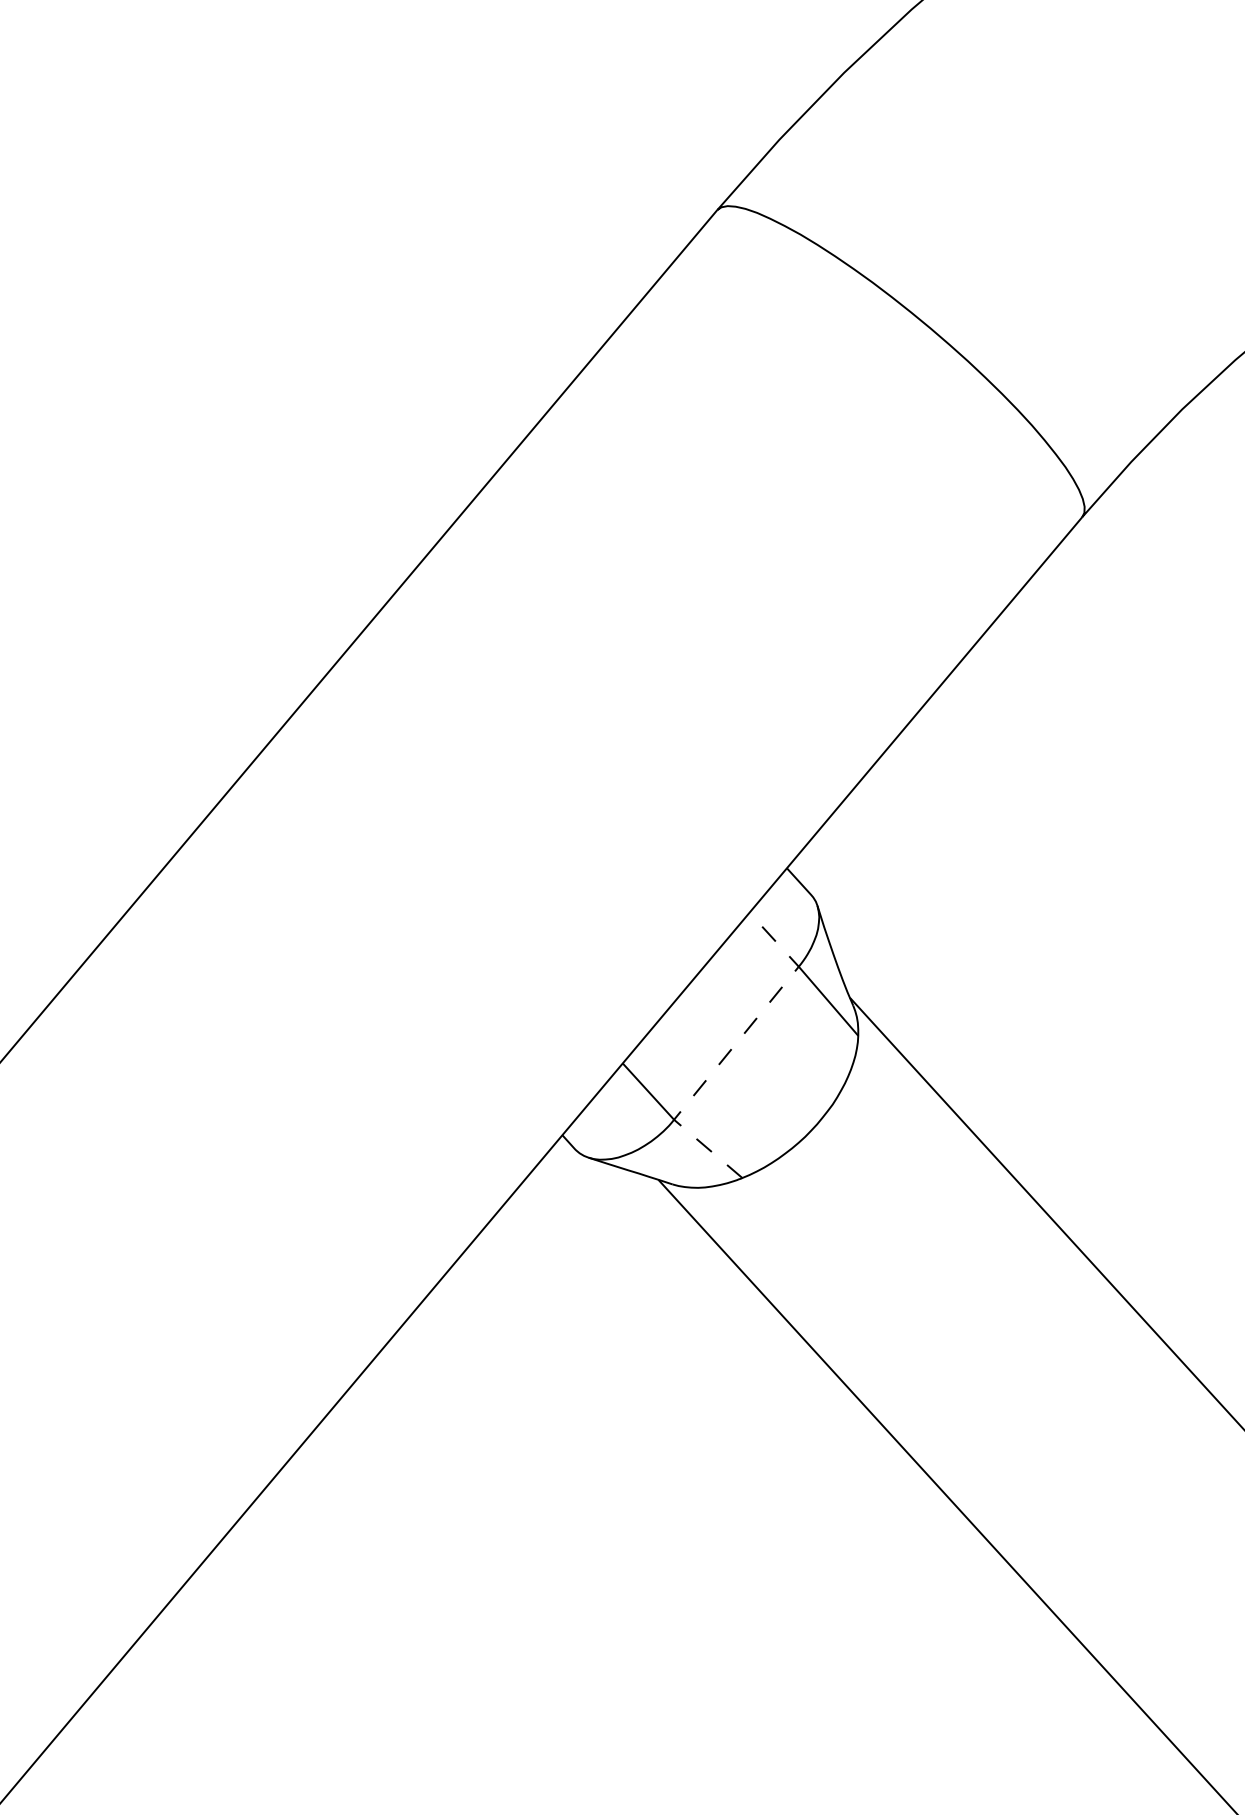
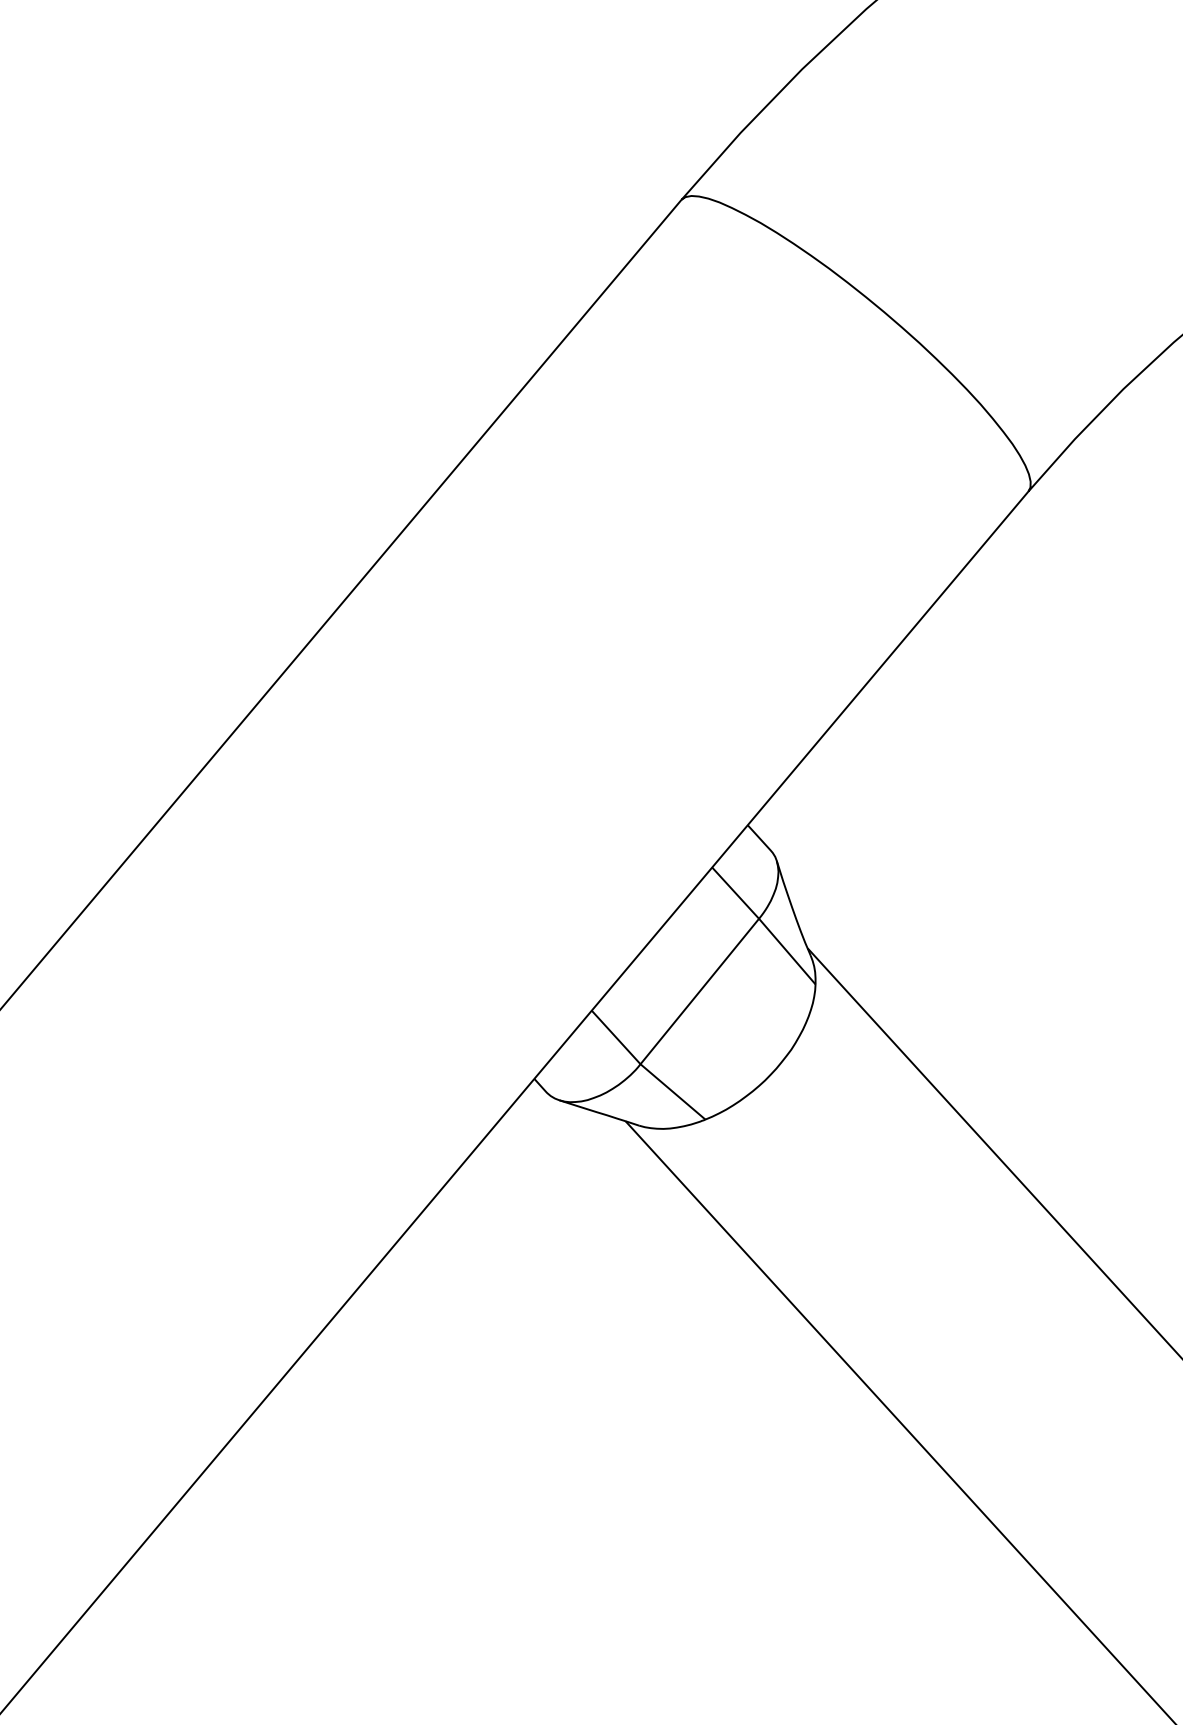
line: (731, 1049) -> (695, 997), dashed -> solid

